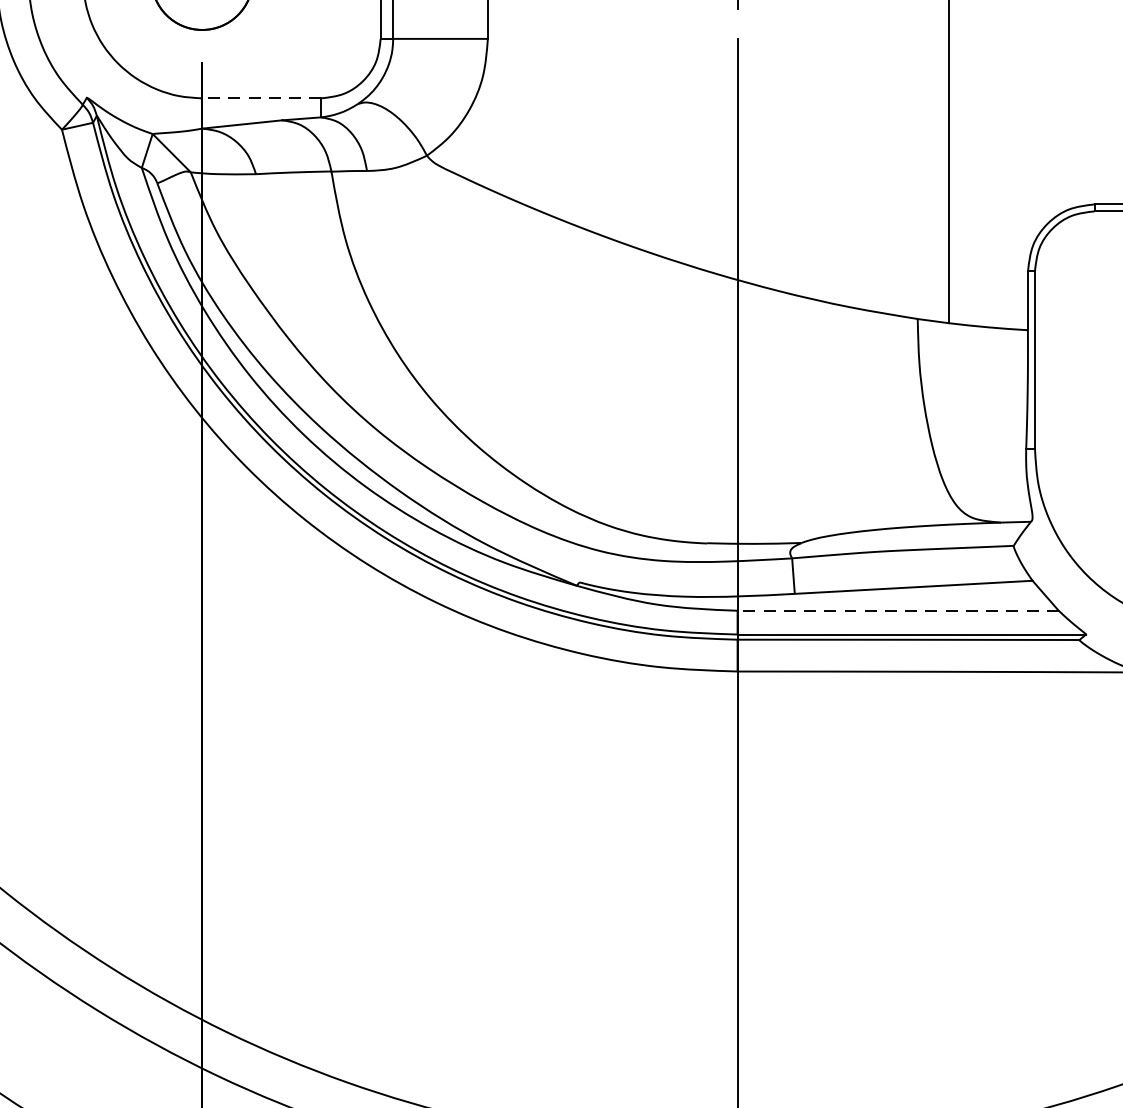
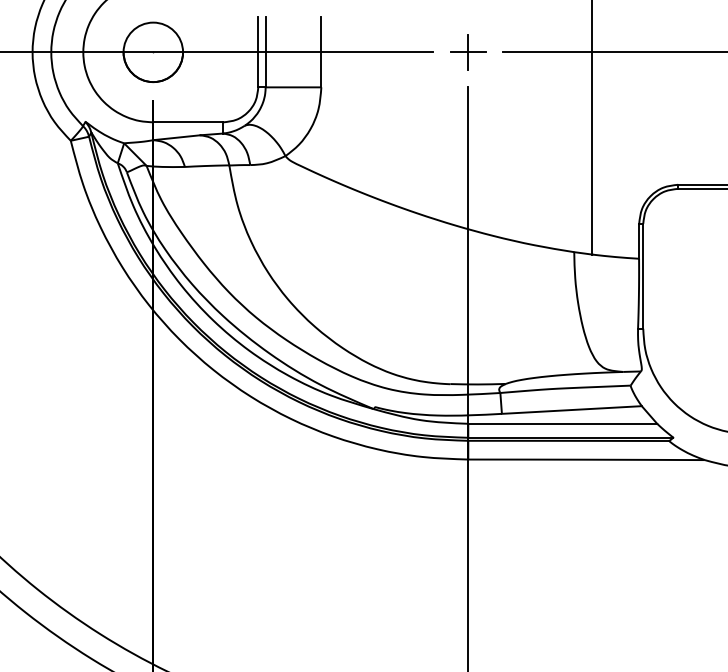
line: (262, 98) -> (188, 122), dashed -> solid
line: (897, 610) -> (562, 423), dashed -> solid

